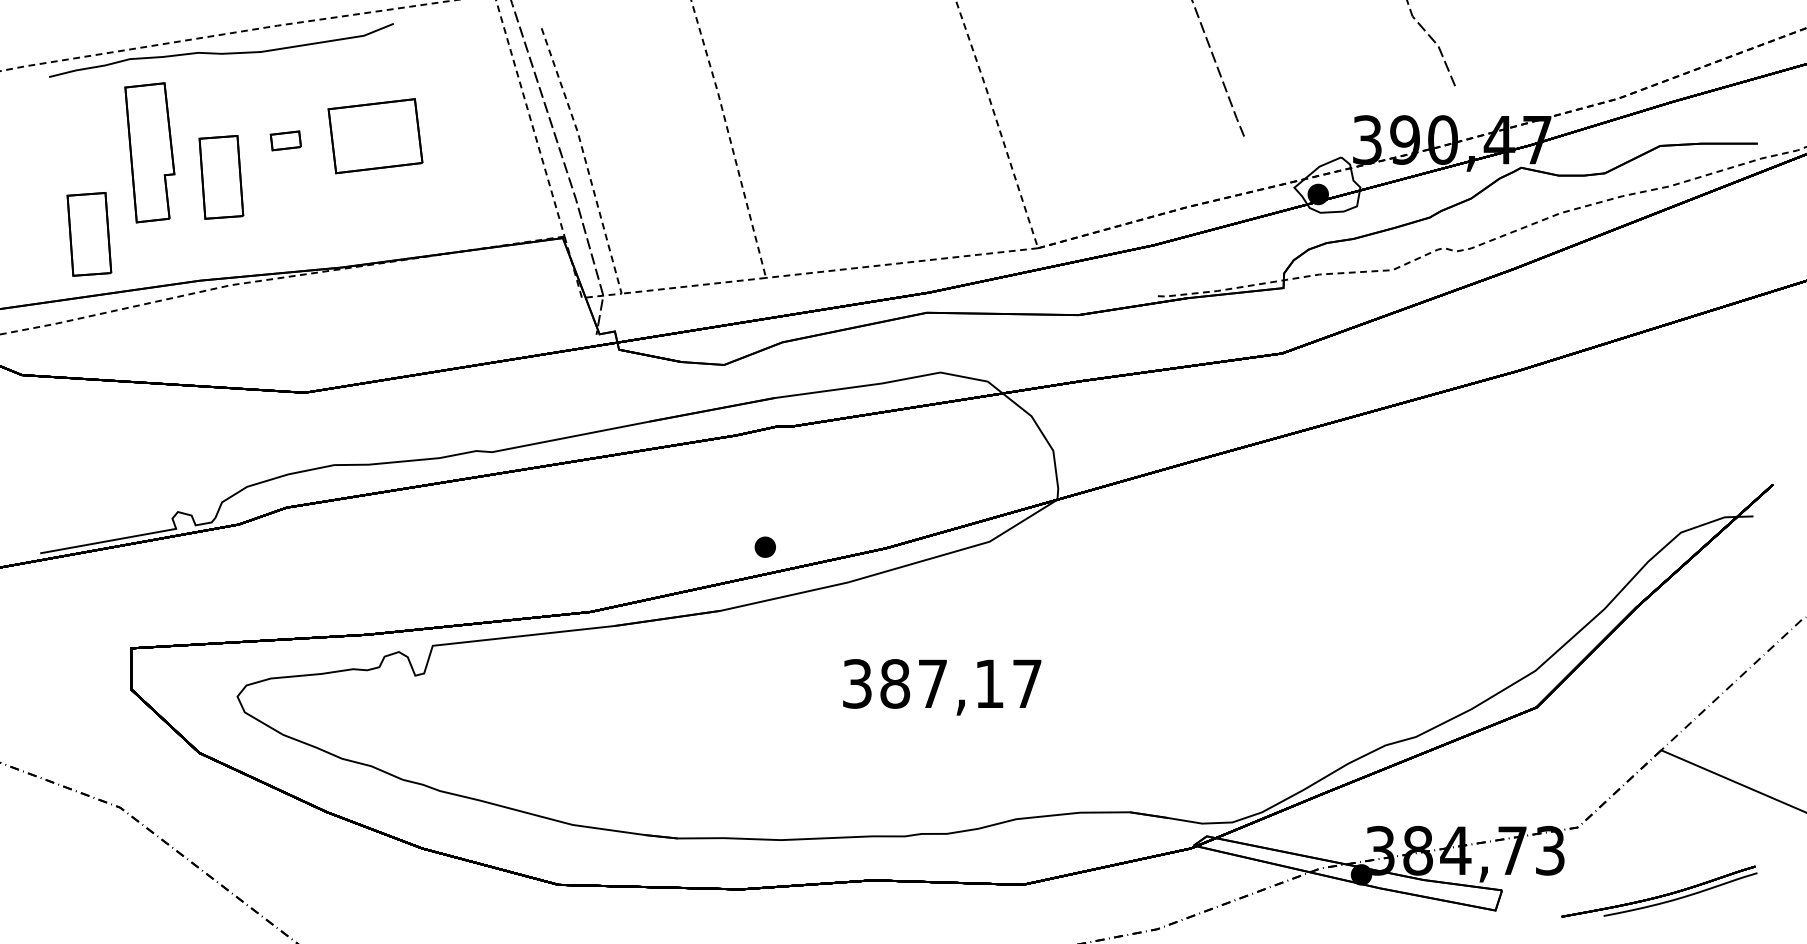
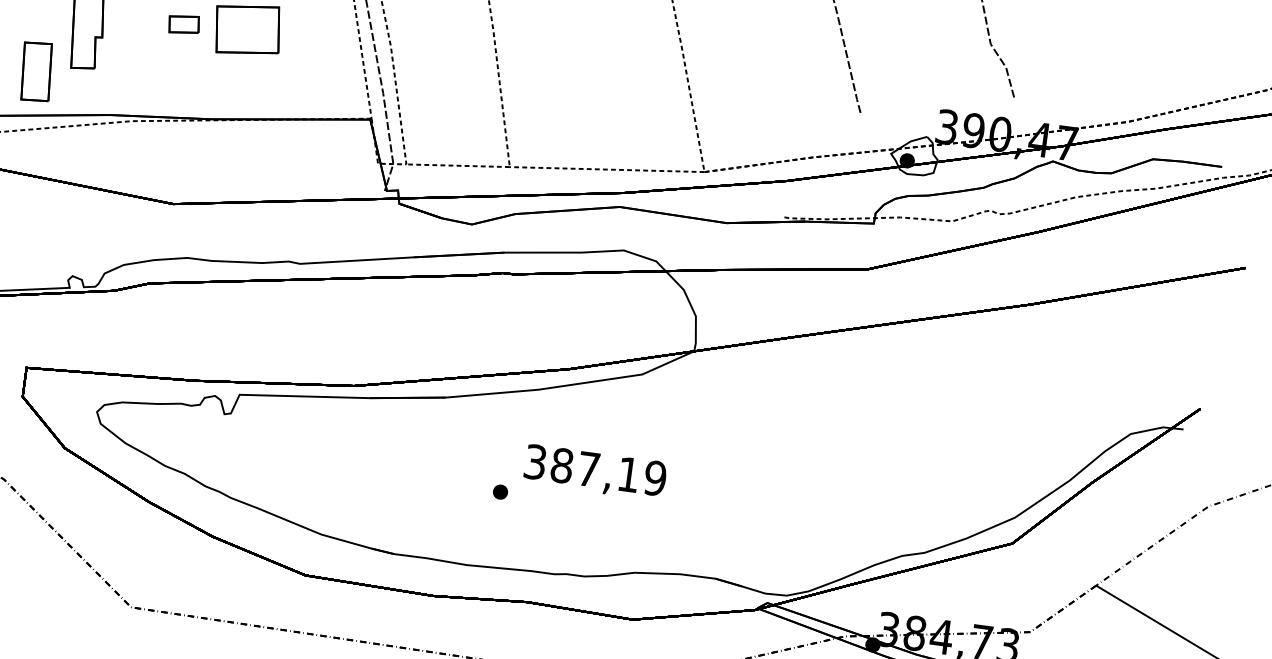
part: (285, 140) -> (183, 24), size x1.43
part: (221, 177) -> (135, 44), removed
part: (764, 546) -> (500, 491), moved
text: (1027, 683) -> (655, 478), 387,17 -> 387,19

